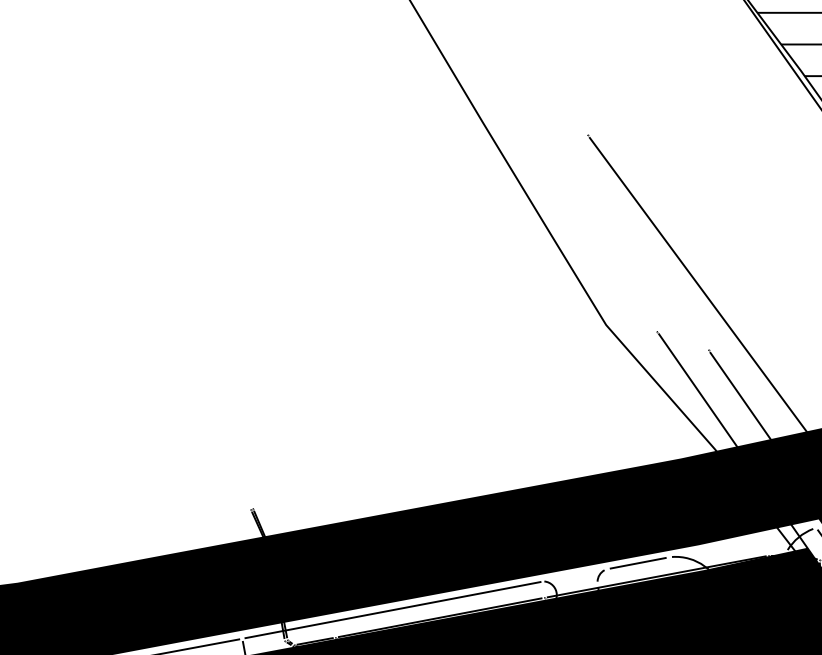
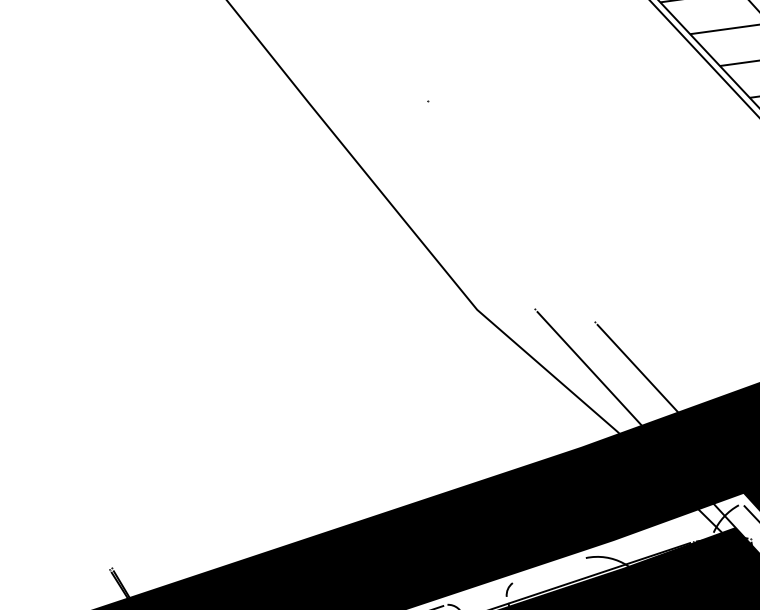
line: (699, 285) -> (575, 251), removed
line: (637, 563) -> (548, 570), removed

